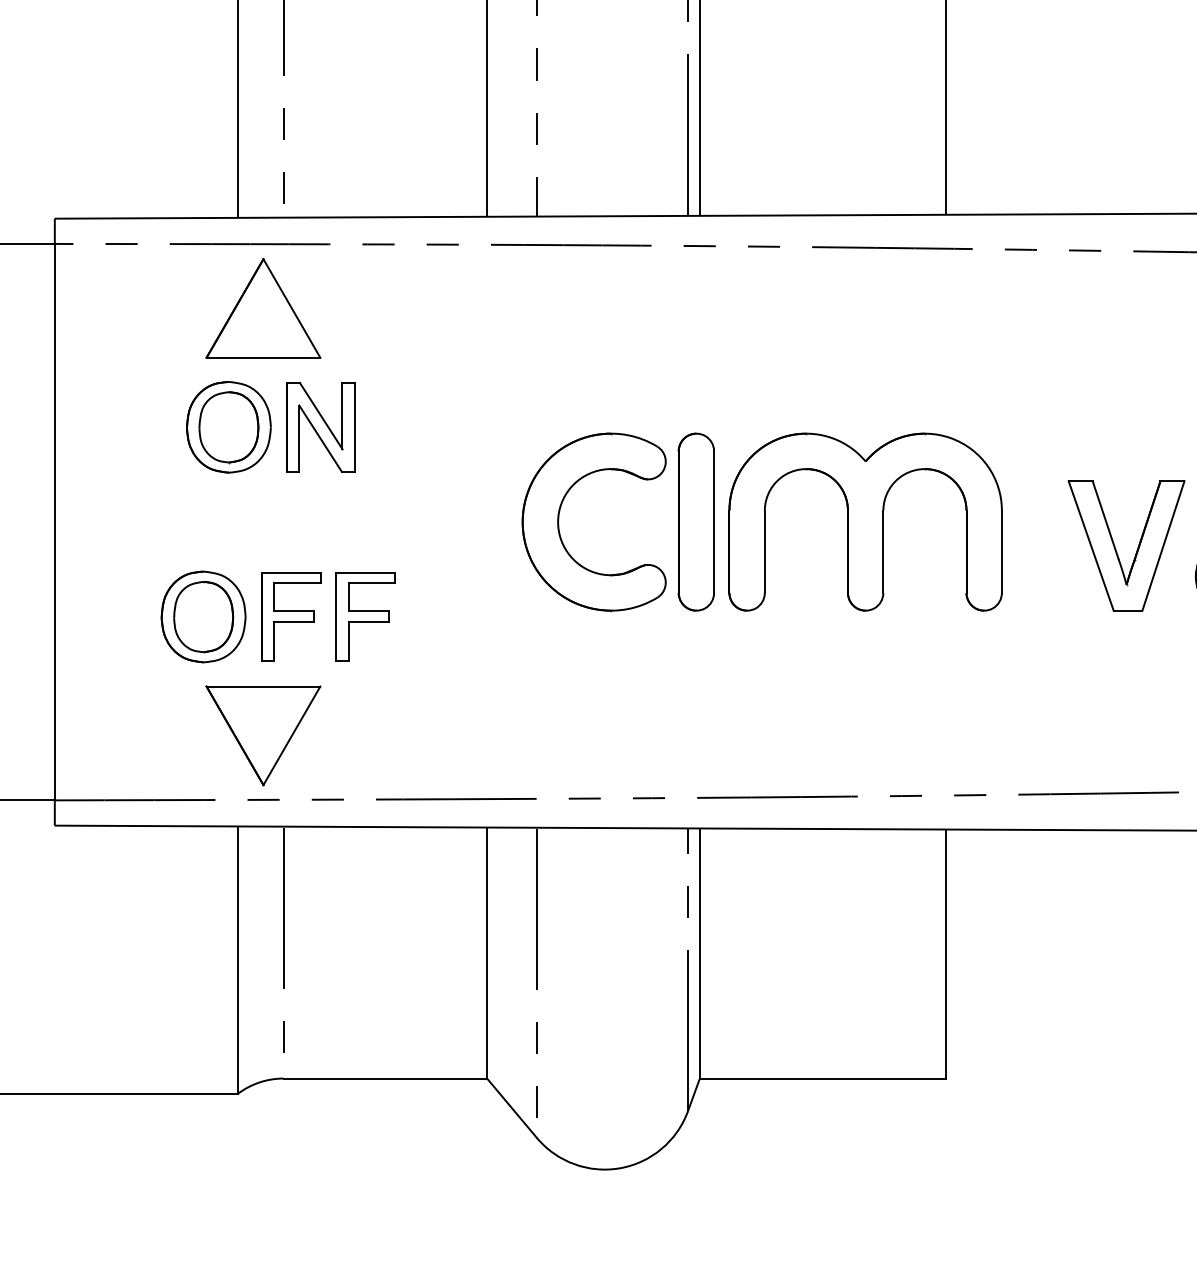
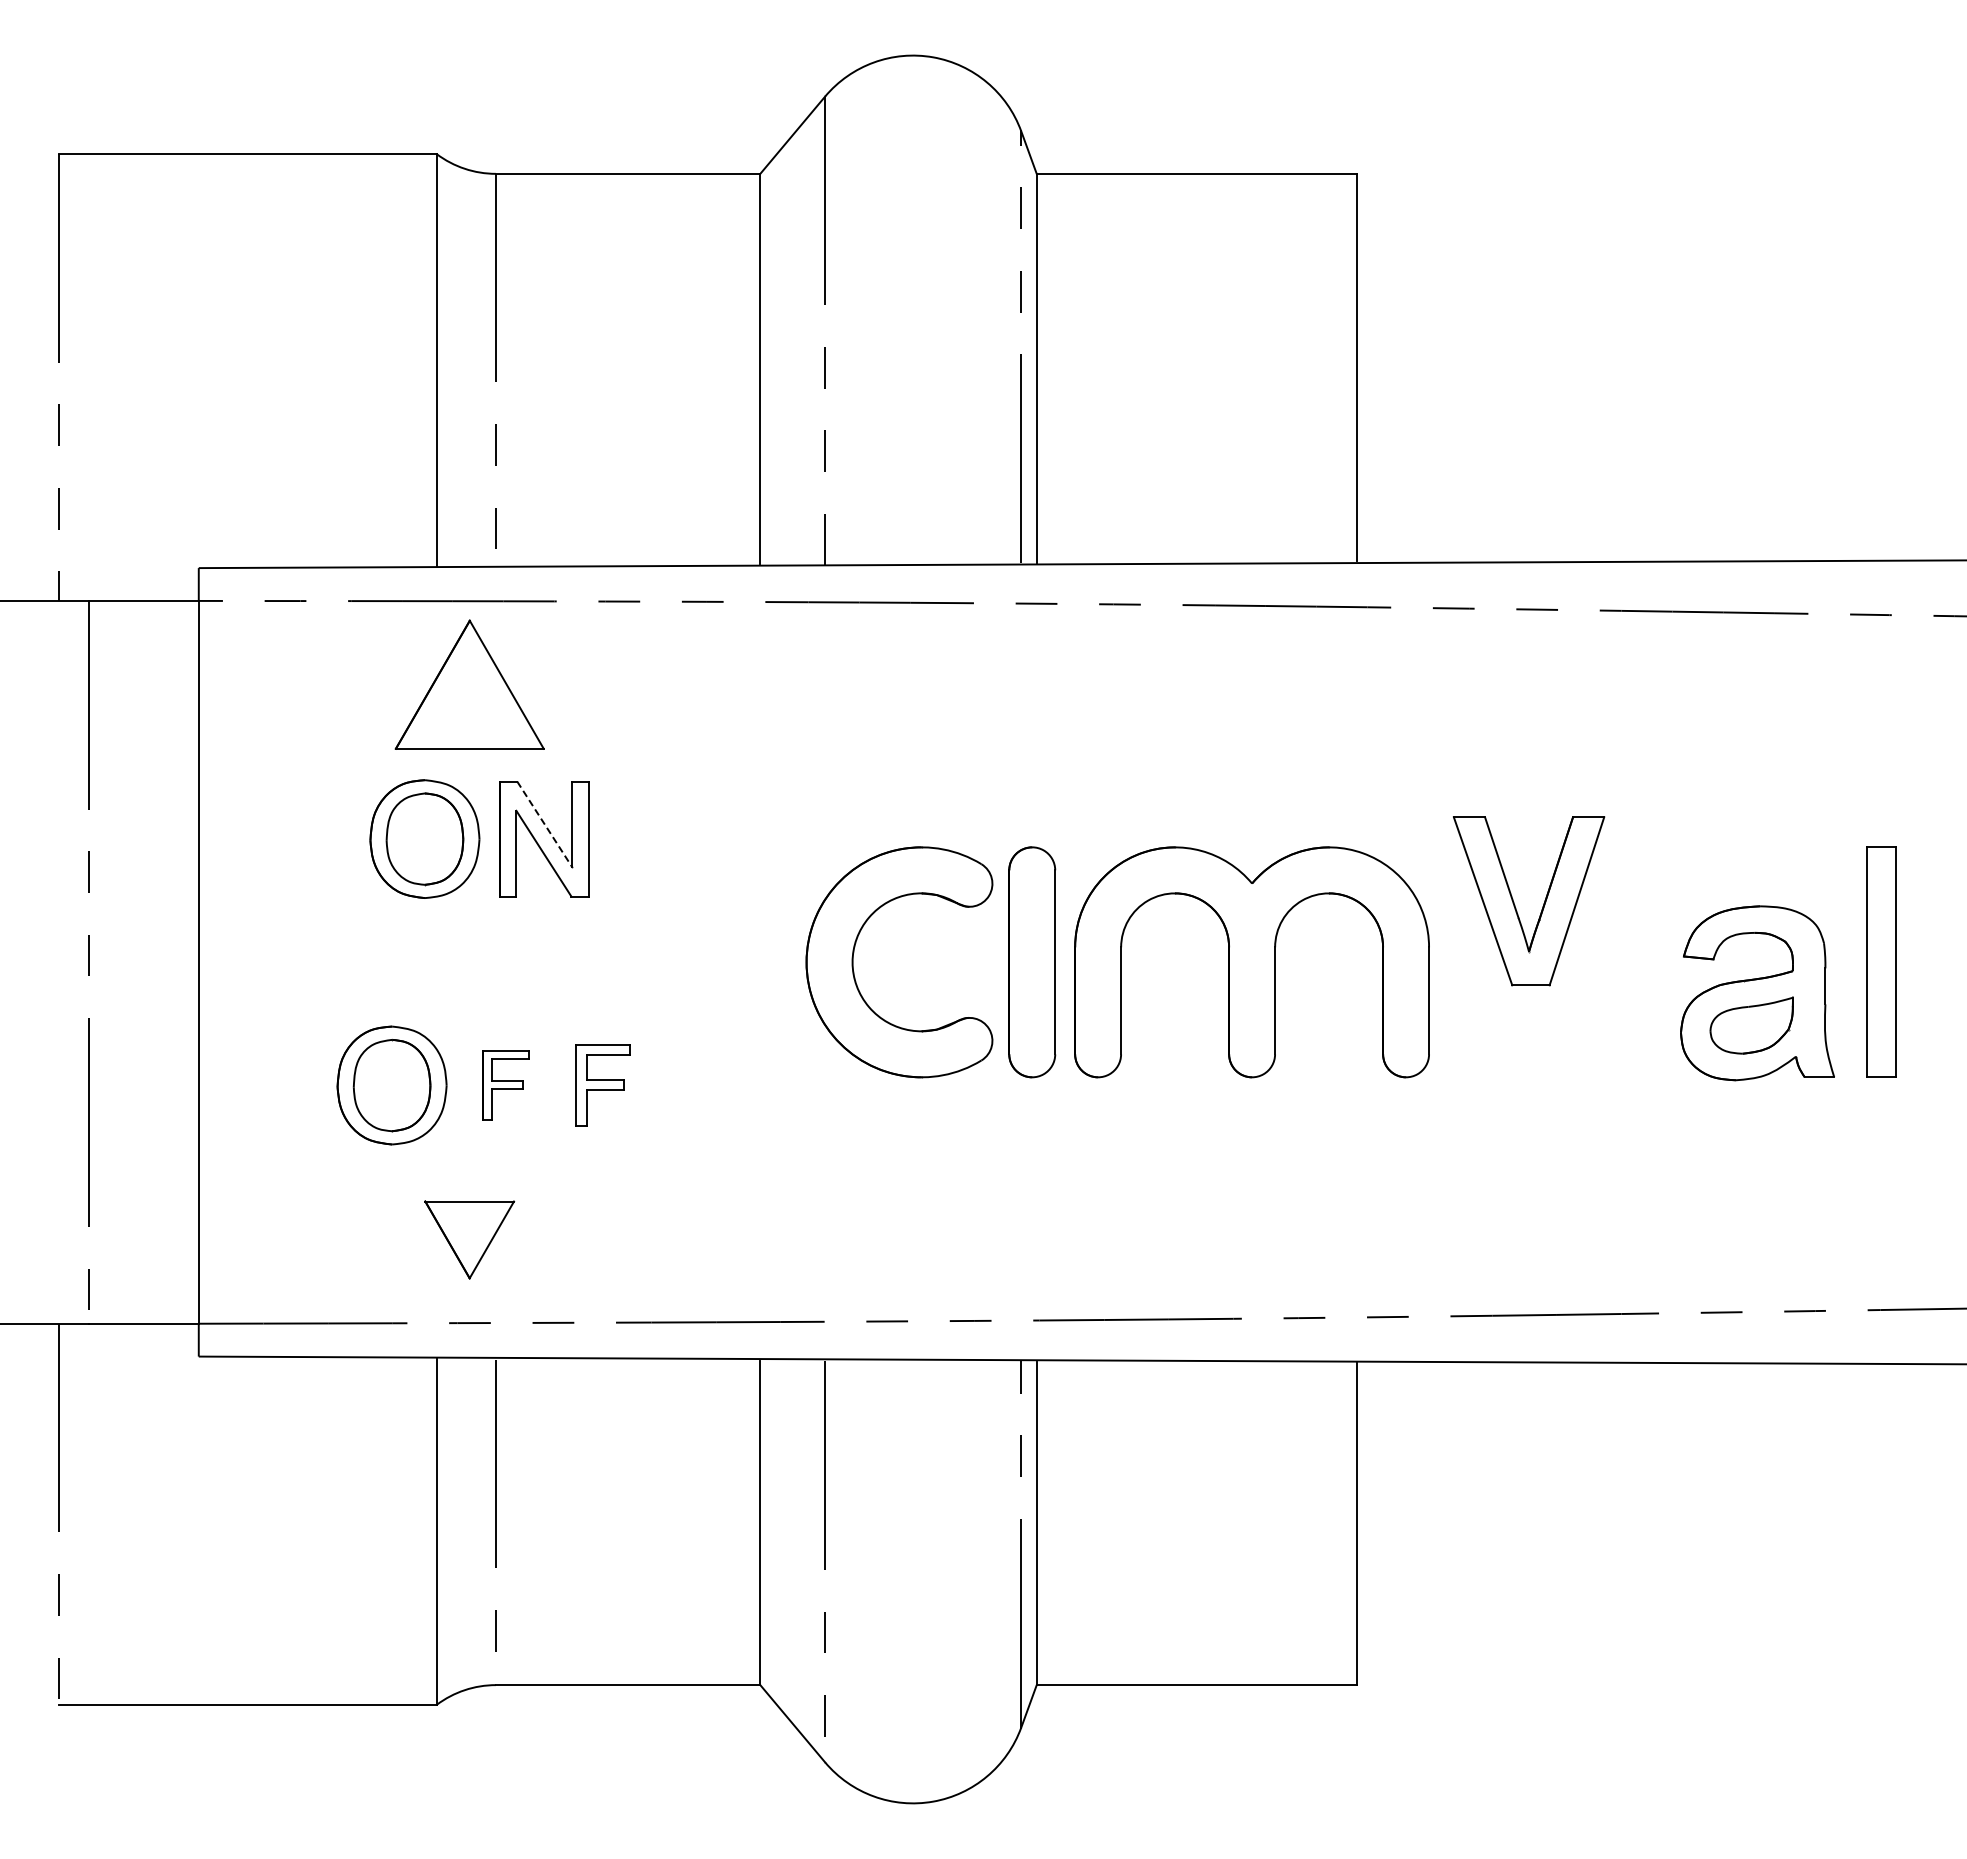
line: (320, 416) -> (544, 824), solid -> dashed
part: (1136, 550) -> (1542, 906), moved
part: (290, 616) -> (505, 1085), size x0.6
part: (365, 616) -> (602, 1085), size x0.7
part: (263, 735) -> (469, 1239), size x0.6

